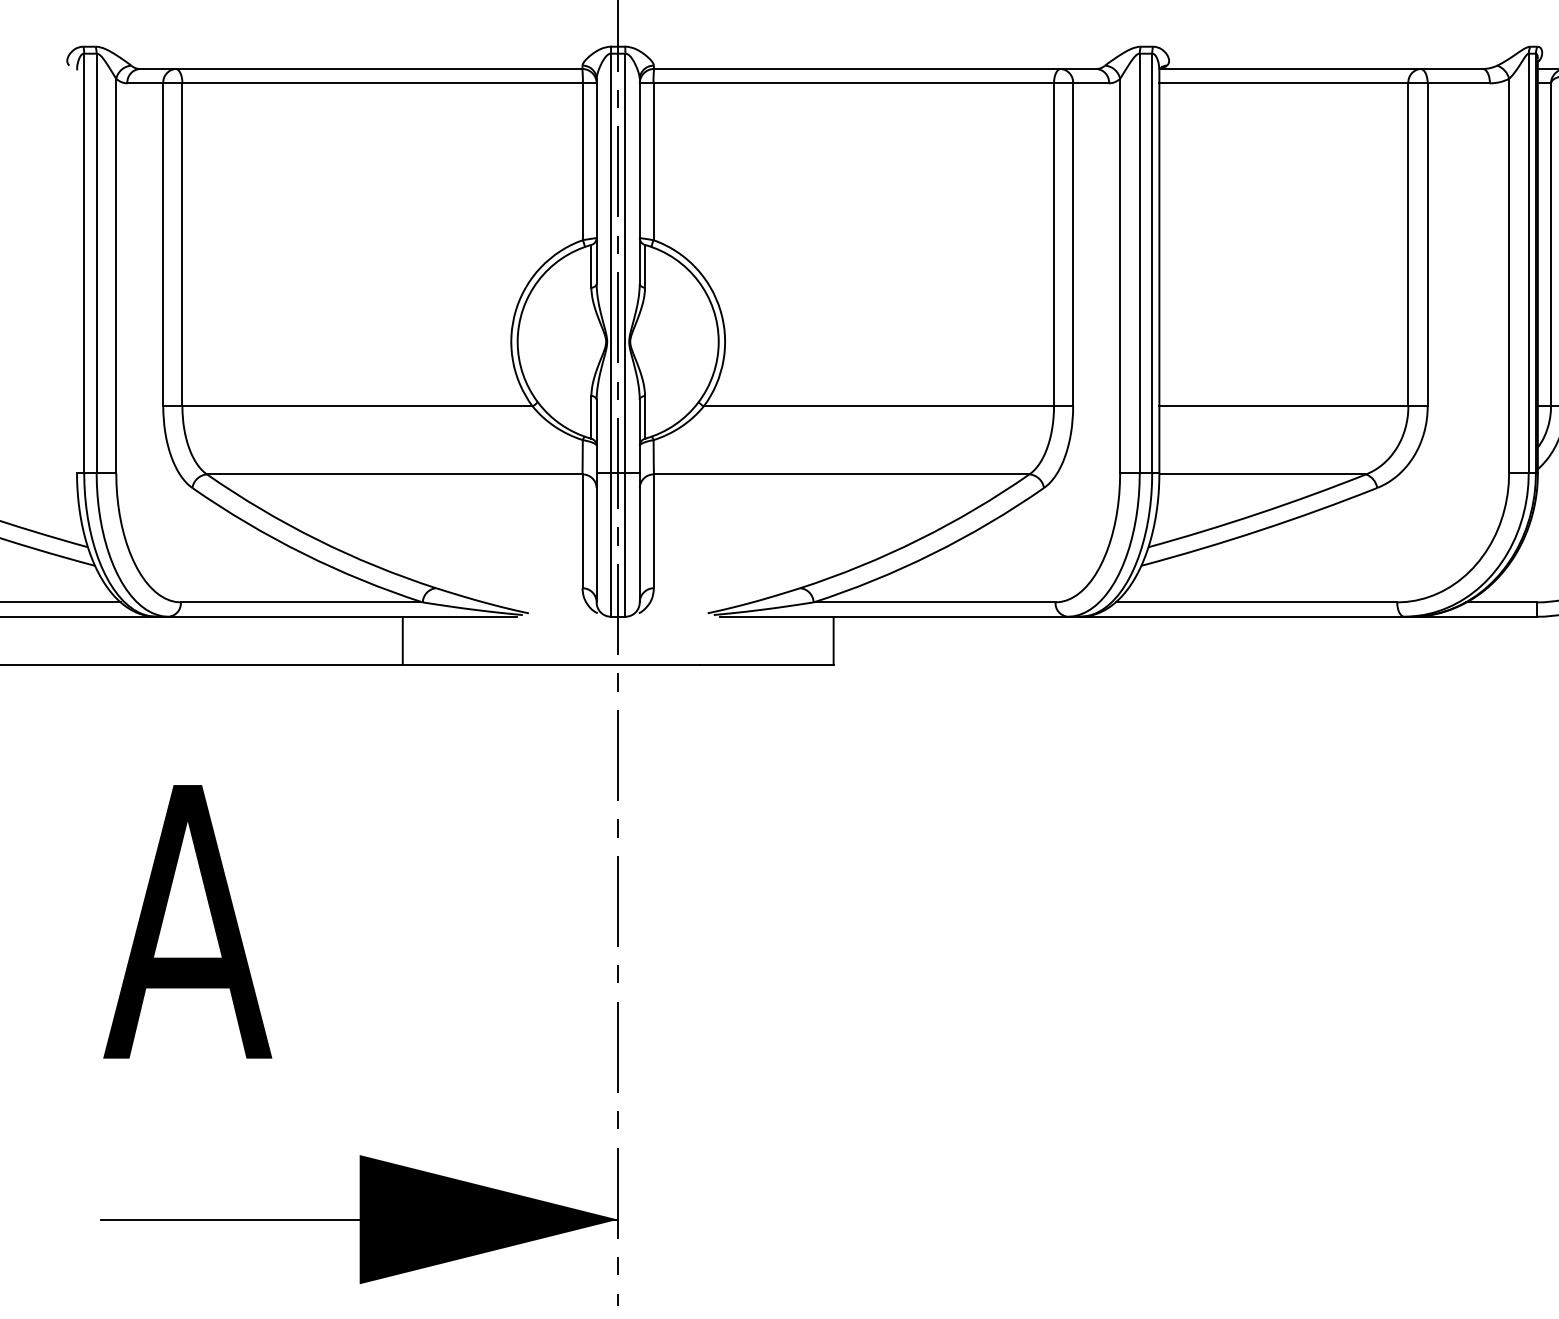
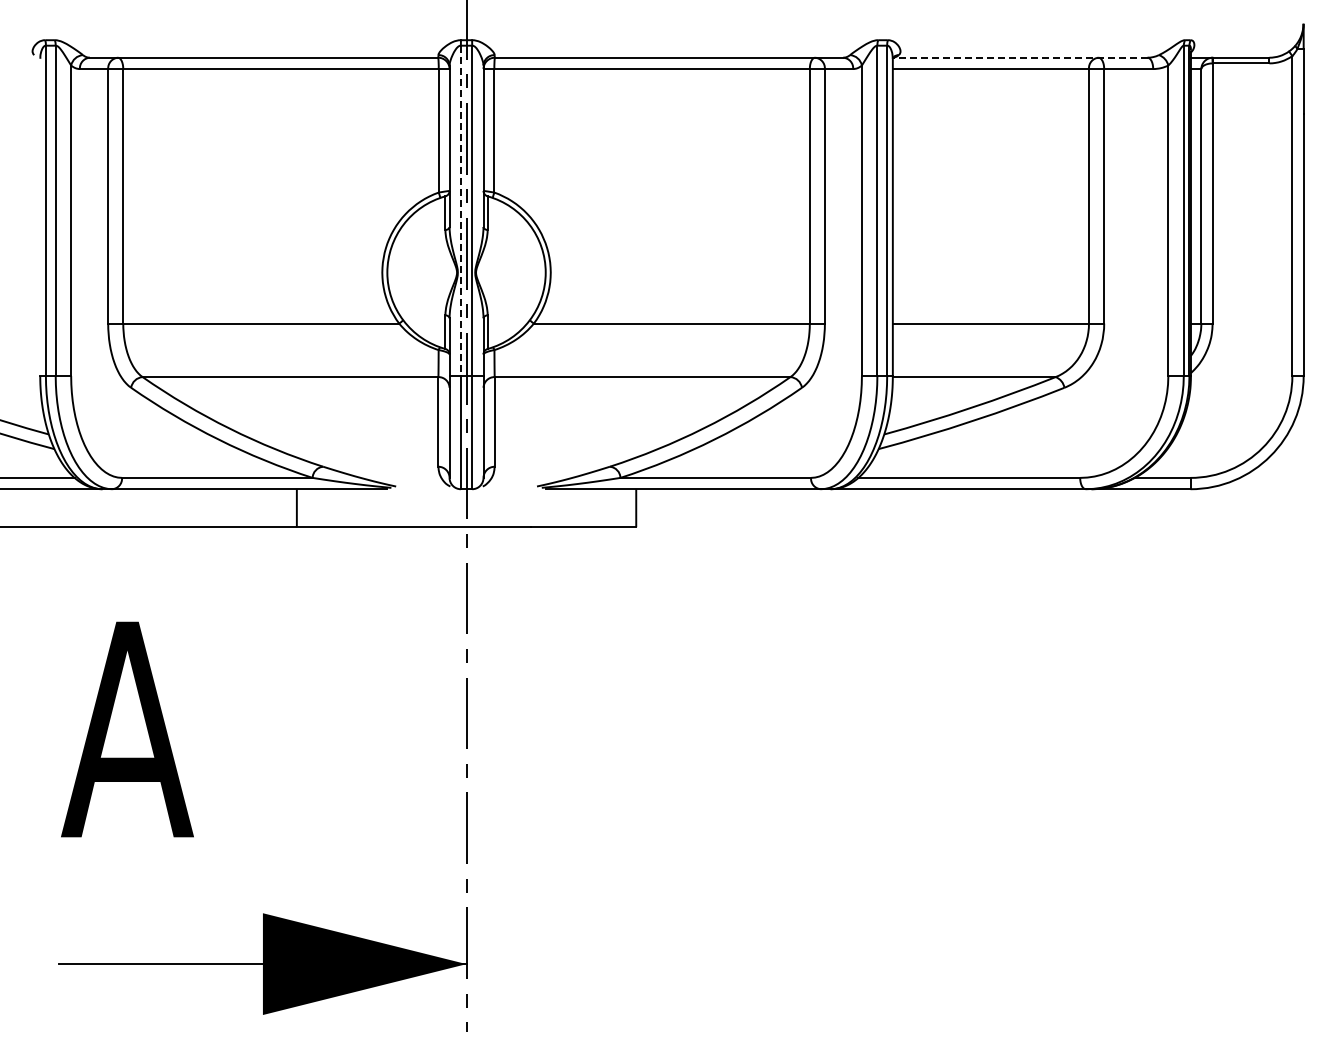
line: (1320, 68) -> (1019, 57), solid -> dashed
line: (610, 264) -> (460, 211), solid -> dashed

